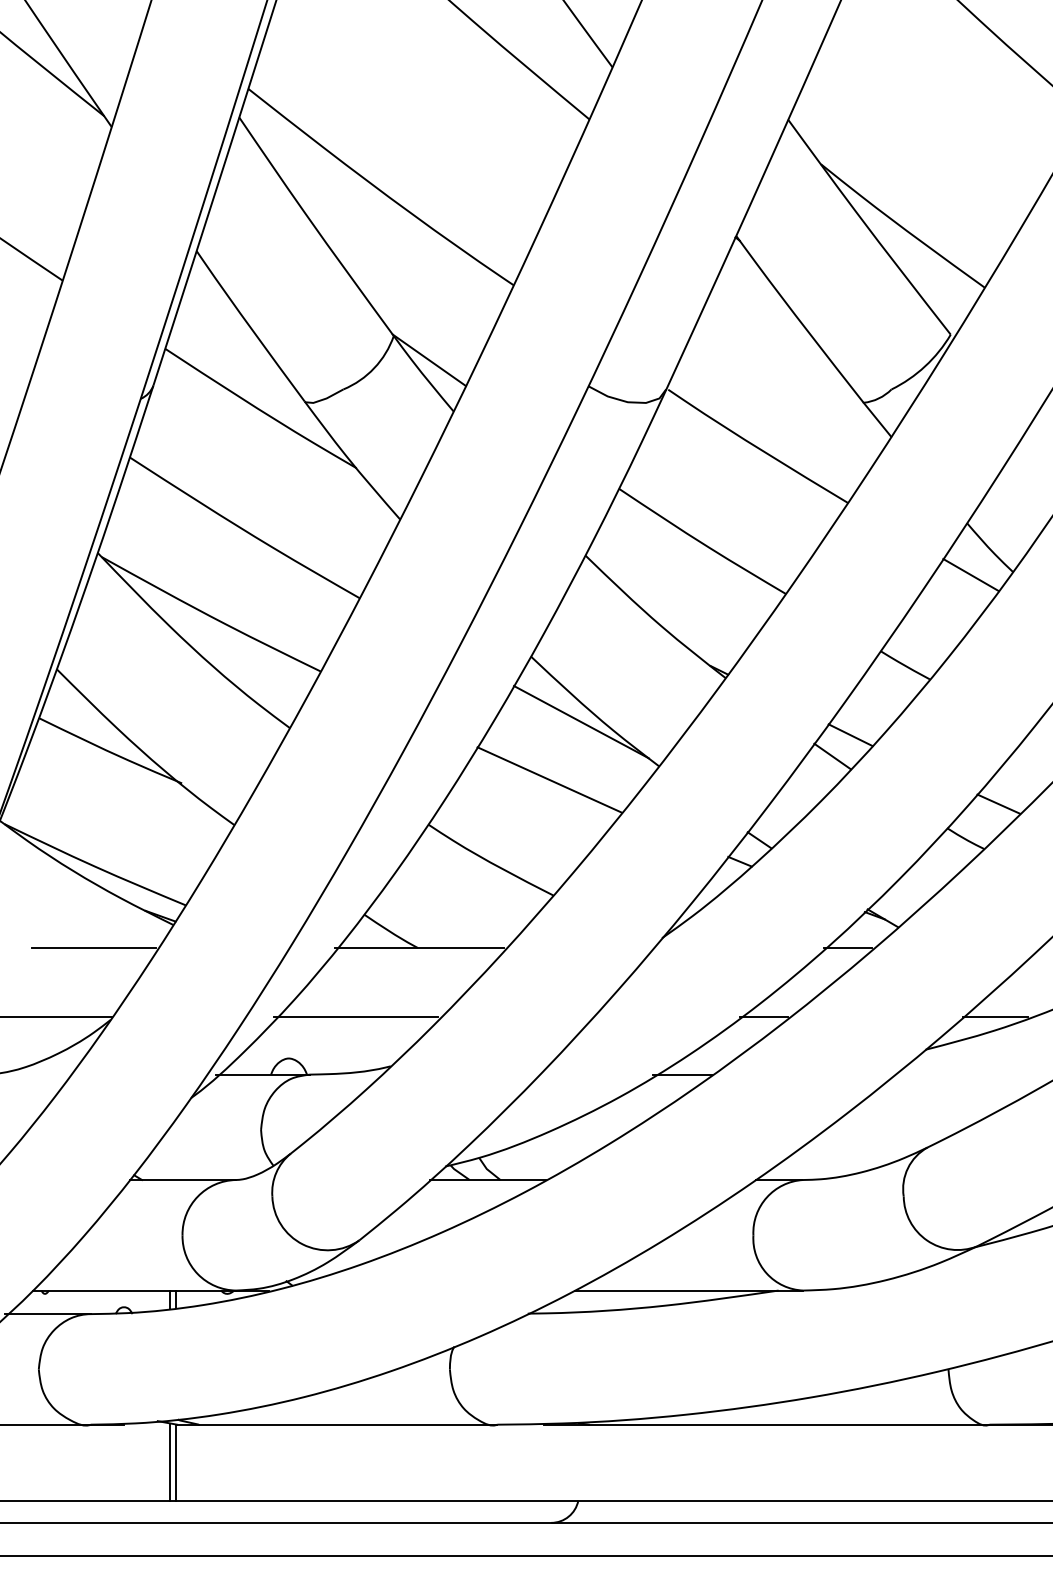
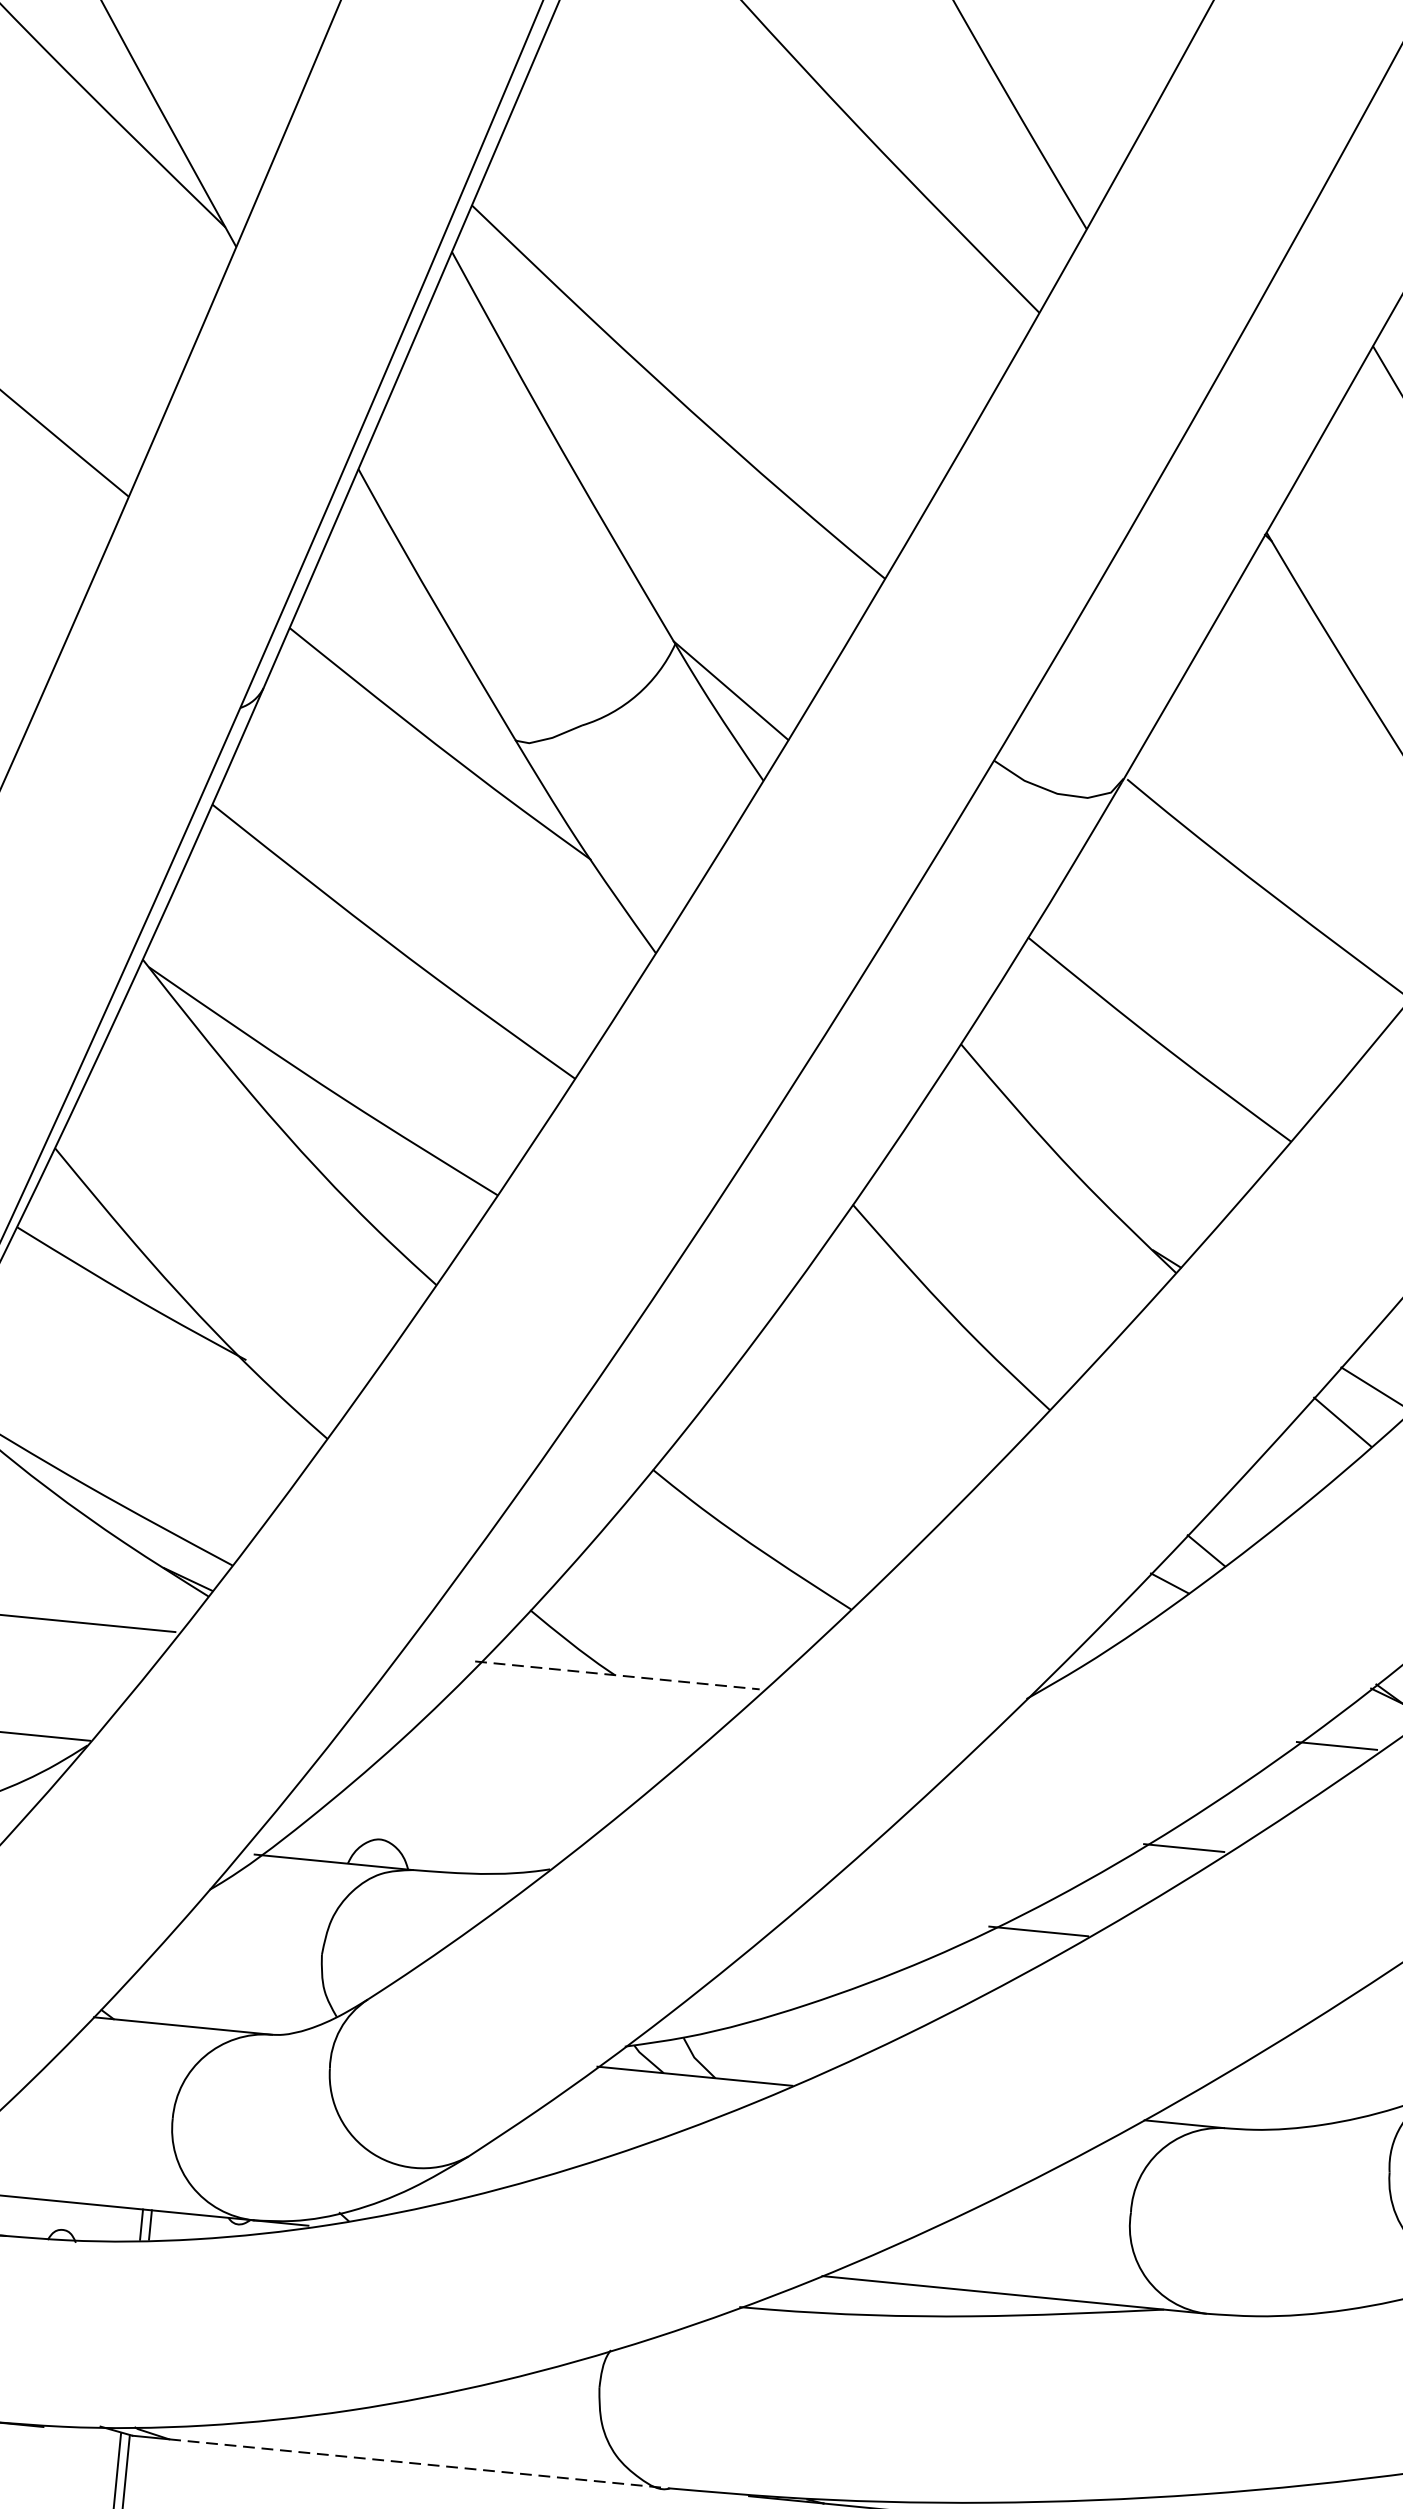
line: (581, 722) -> (926, 1323), removed
line: (549, 779) -> (863, 1414), removed
line: (419, 947) -> (617, 1674), solid -> dashed
line: (356, 1017) -> (500, 1781), removed
line: (348, 1424) -> (420, 2463), solid -> dashed

